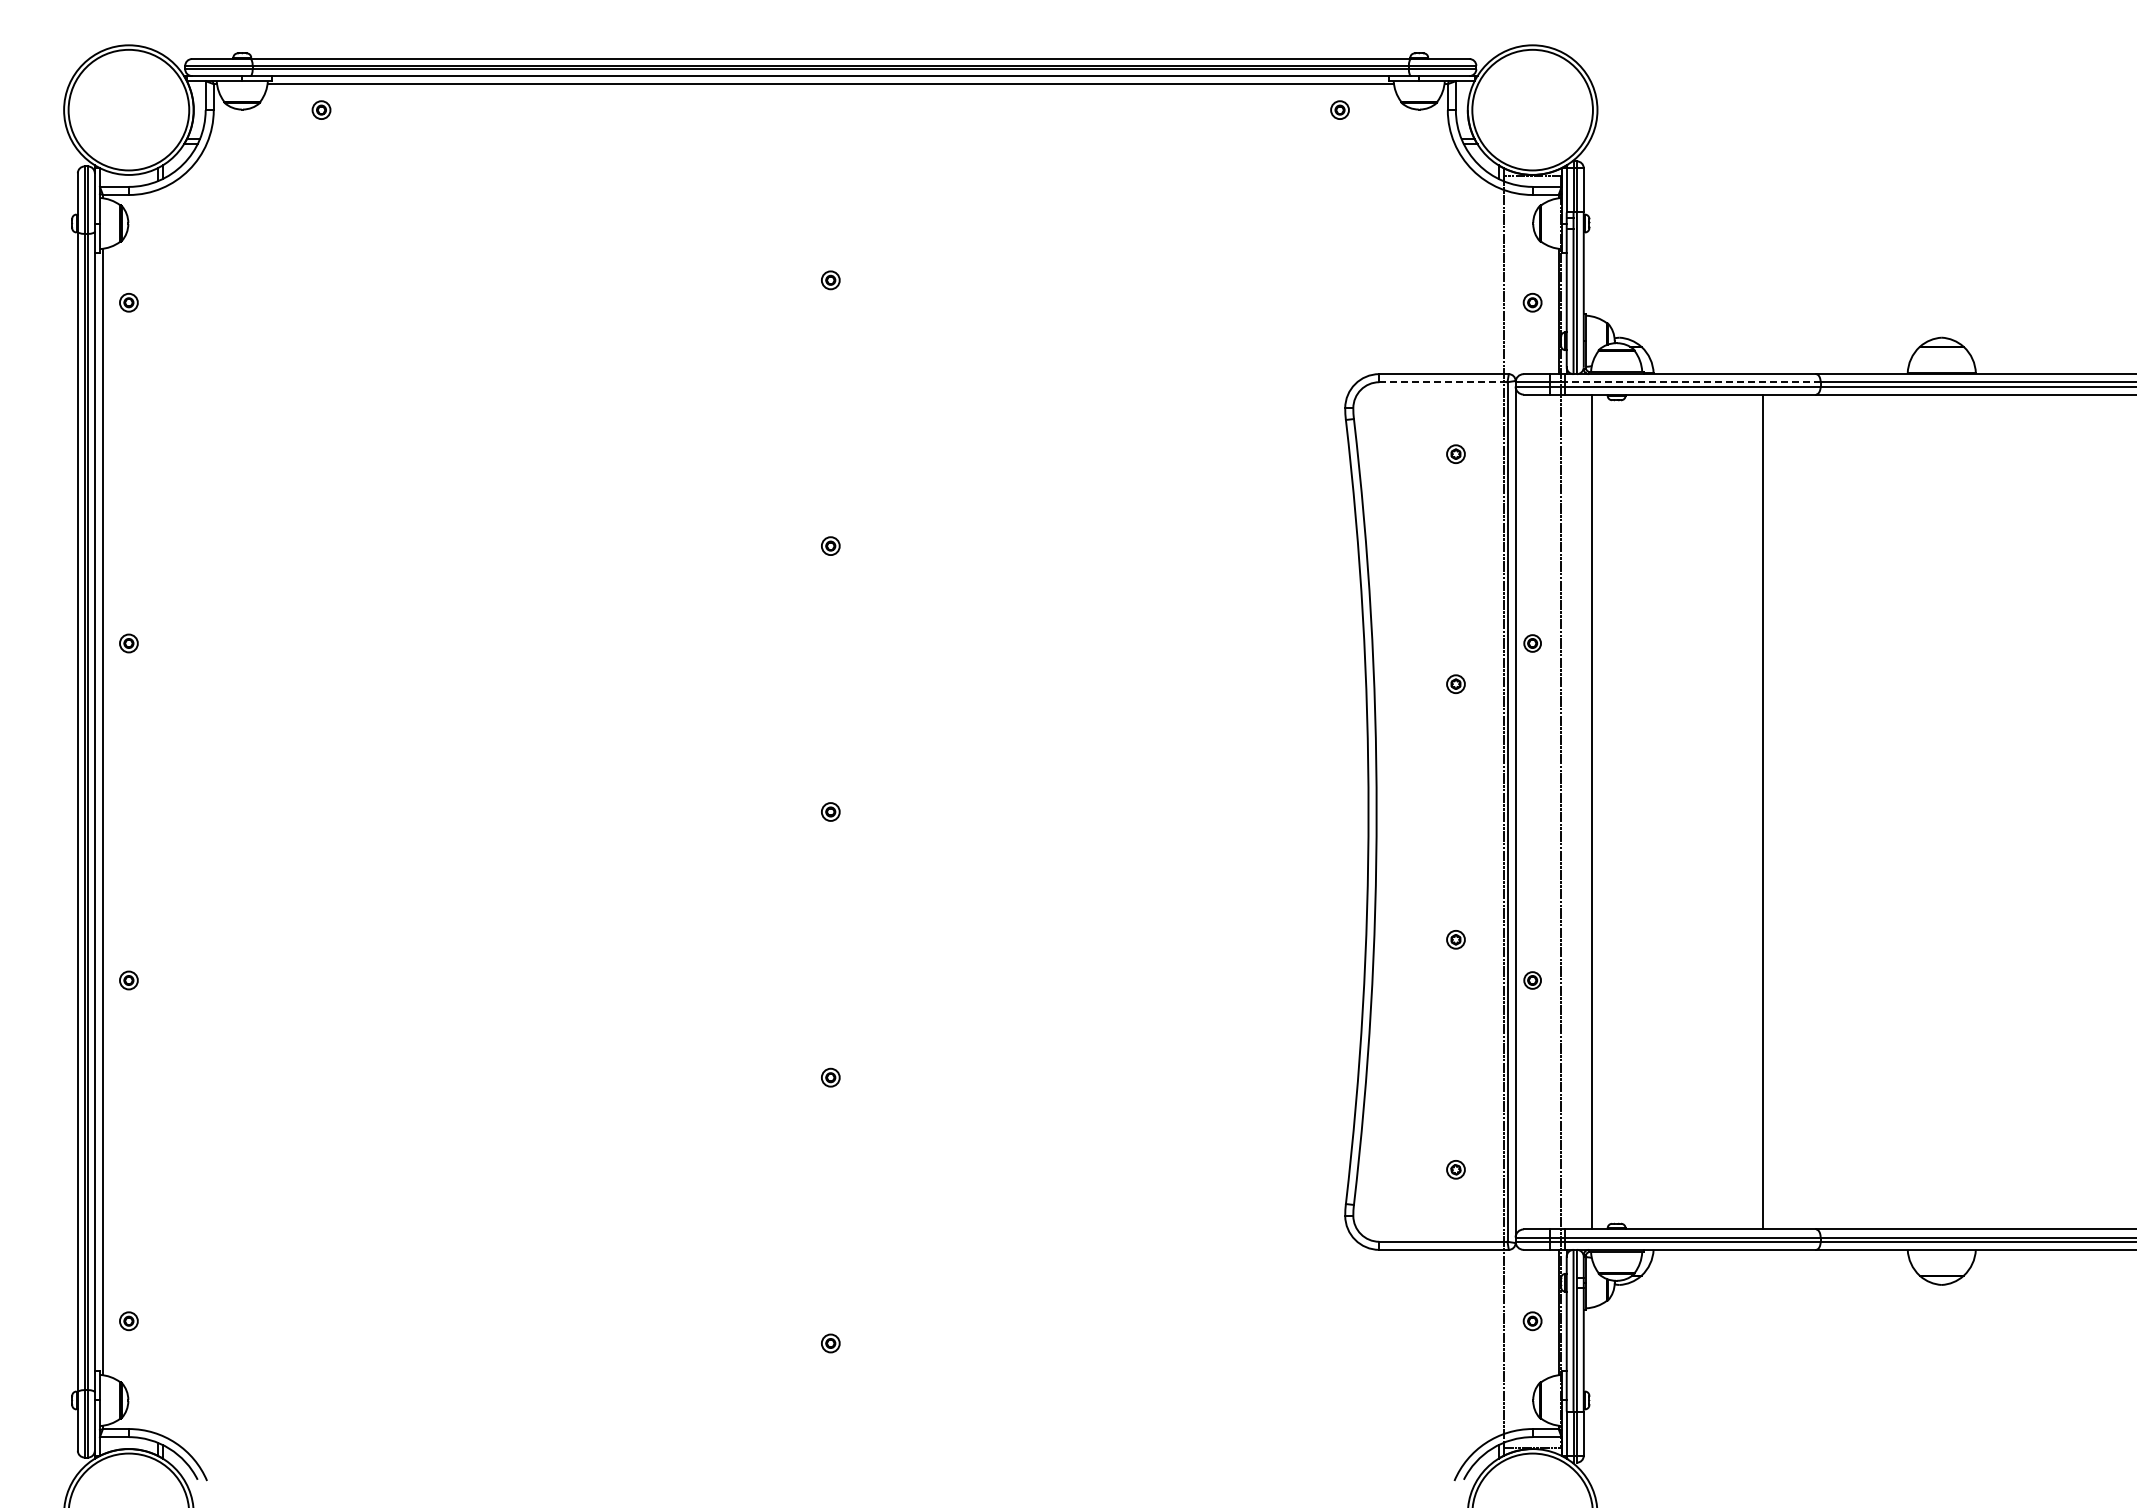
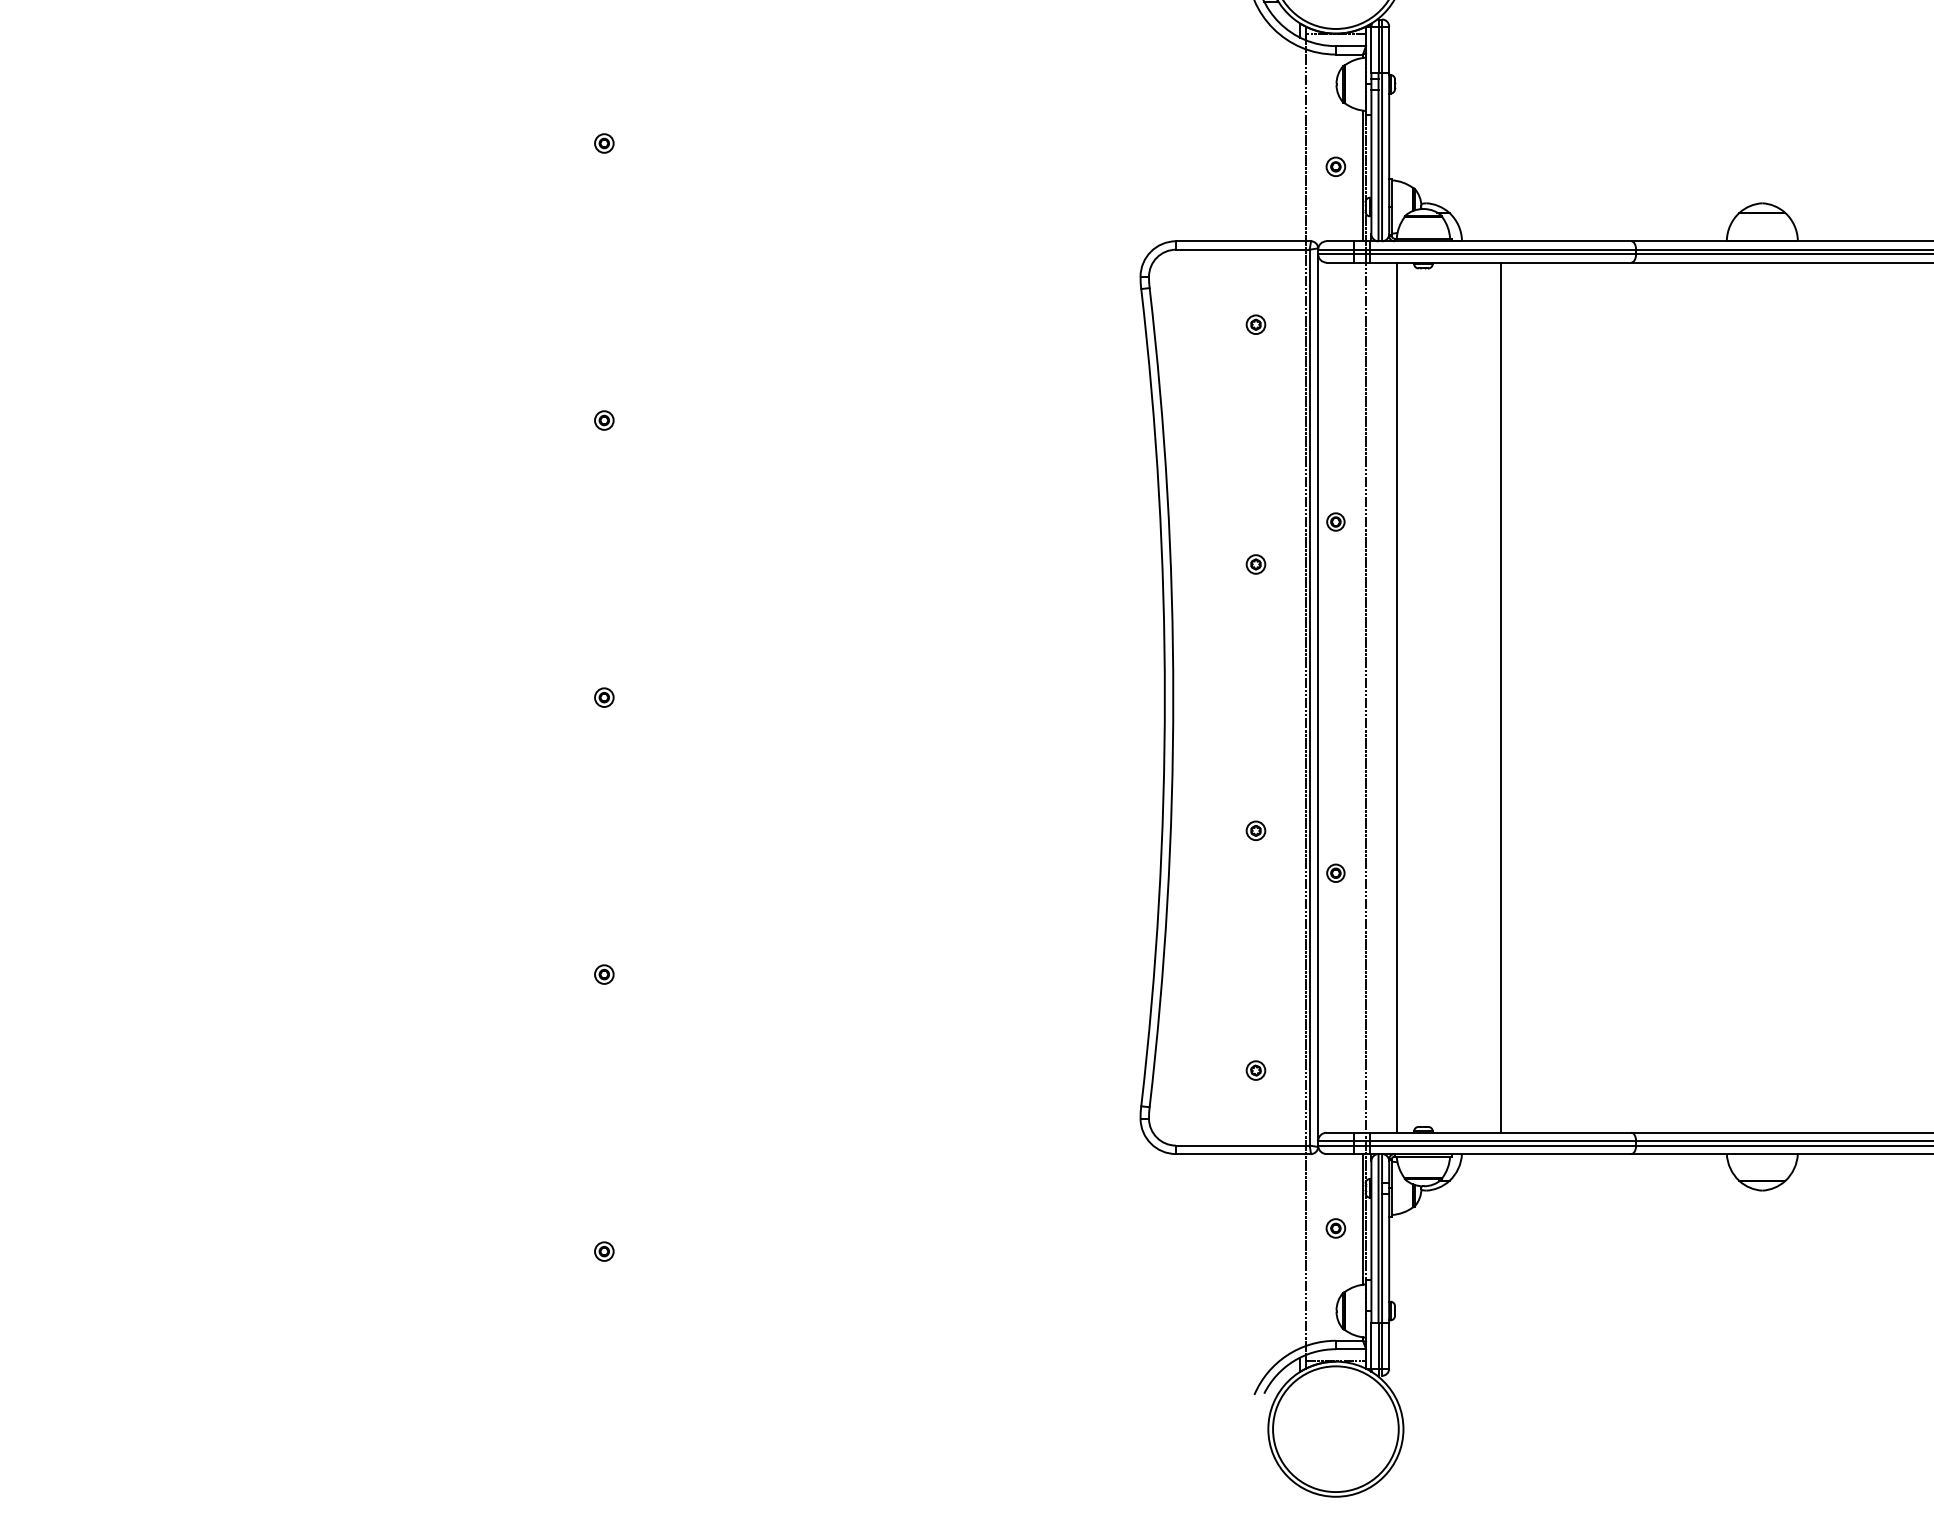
line: (1443, 382) -> (1242, 249), dashed -> solid
line: (1692, 382) -> (1502, 249), dashed -> solid
line: (1763, 811) -> (1501, 697), moved

